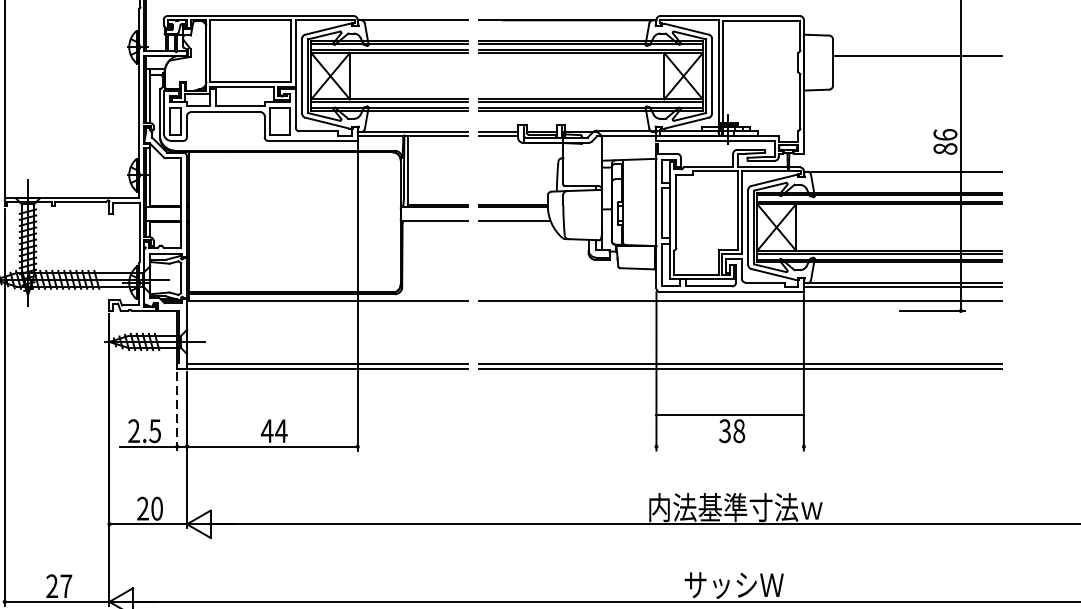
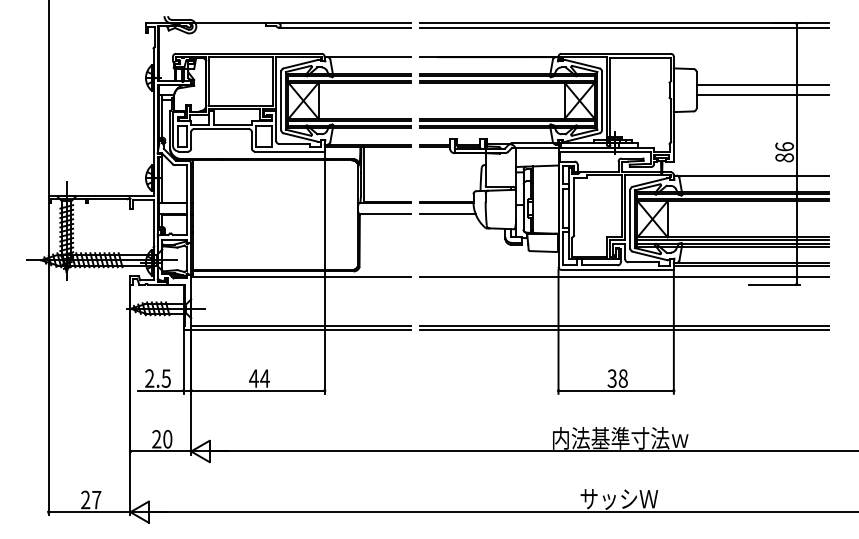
line: (917, 69) -> (762, 95), added
line: (177, 410) -> (183, 362), dashed -> solid
line: (729, 414) -> (615, 390), moved

